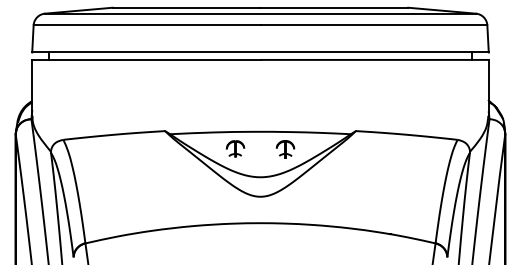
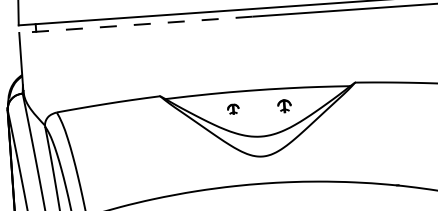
line: (145, 59) -> (135, 24), solid -> dashed
part: (235, 148) -> (233, 108), size x0.6
part: (285, 149) -> (284, 106), size x0.7

